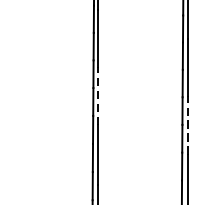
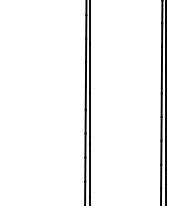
line: (98, 95) -> (90, 68), dashed -> solid
line: (187, 124) -> (166, 93), dashed -> solid

